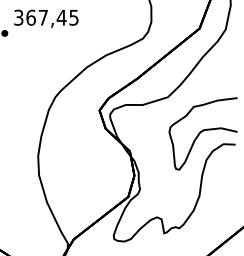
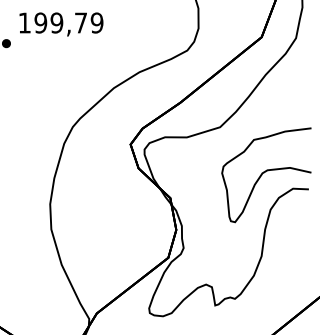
text: (46, 17) -> (61, 22), 367,45 -> 199,79

